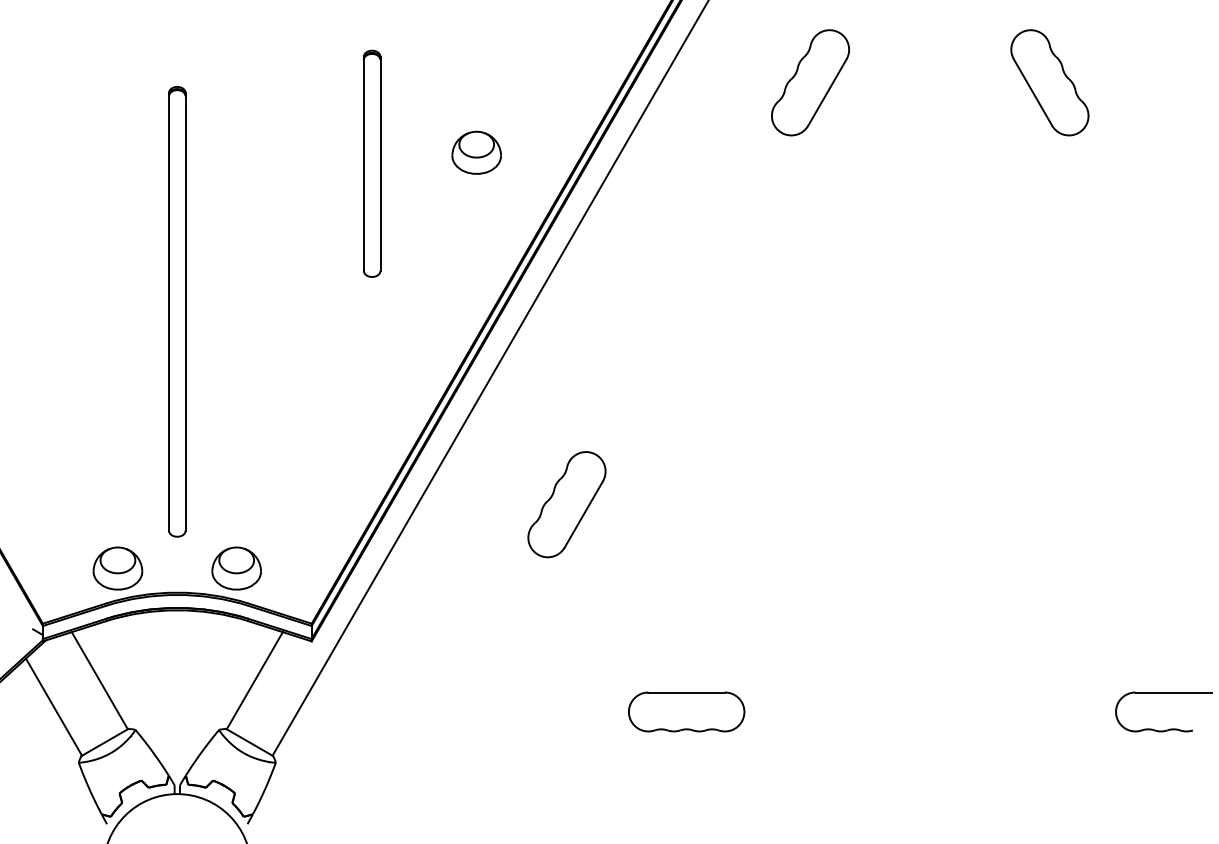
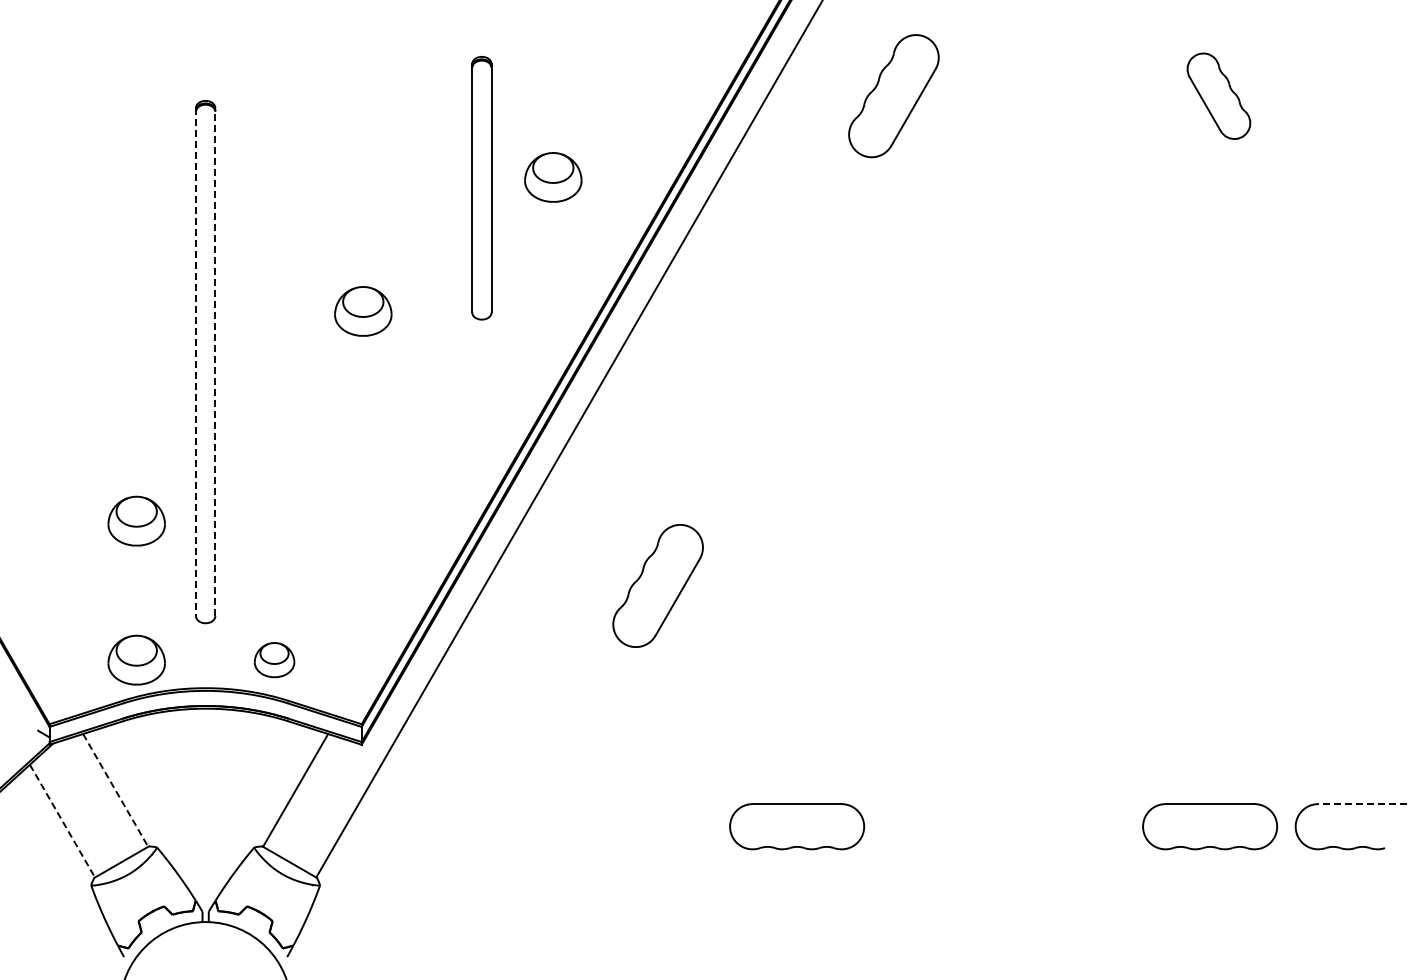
part: (810, 83) -> (893, 96), moved
part: (1049, 83) -> (1218, 96), size x0.7
part: (371, 164) -> (481, 188), moved
part: (313, 268) -> (363, 311), added
line: (168, 312) -> (195, 362), solid -> dashed
line: (185, 312) -> (215, 362), solid -> dashed
part: (117, 448) -> (136, 520), added
part: (236, 567) -> (274, 659), size x0.7
line: (99, 680) -> (115, 790), solid -> dashed
line: (1173, 692) -> (1362, 804), solid -> dashed
line: (54, 707) -> (62, 821), solid -> dashed
part: (1042, 711) -> (1210, 826), added

